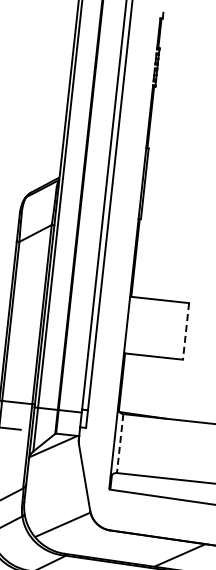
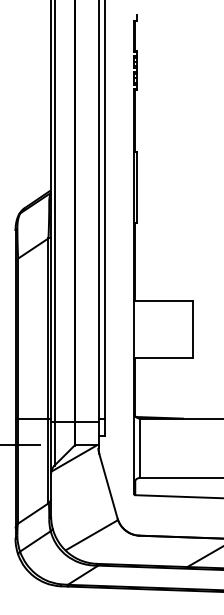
line: (186, 332) -> (193, 330), dashed -> solid
line: (120, 443) -> (140, 448), dashed -> solid

